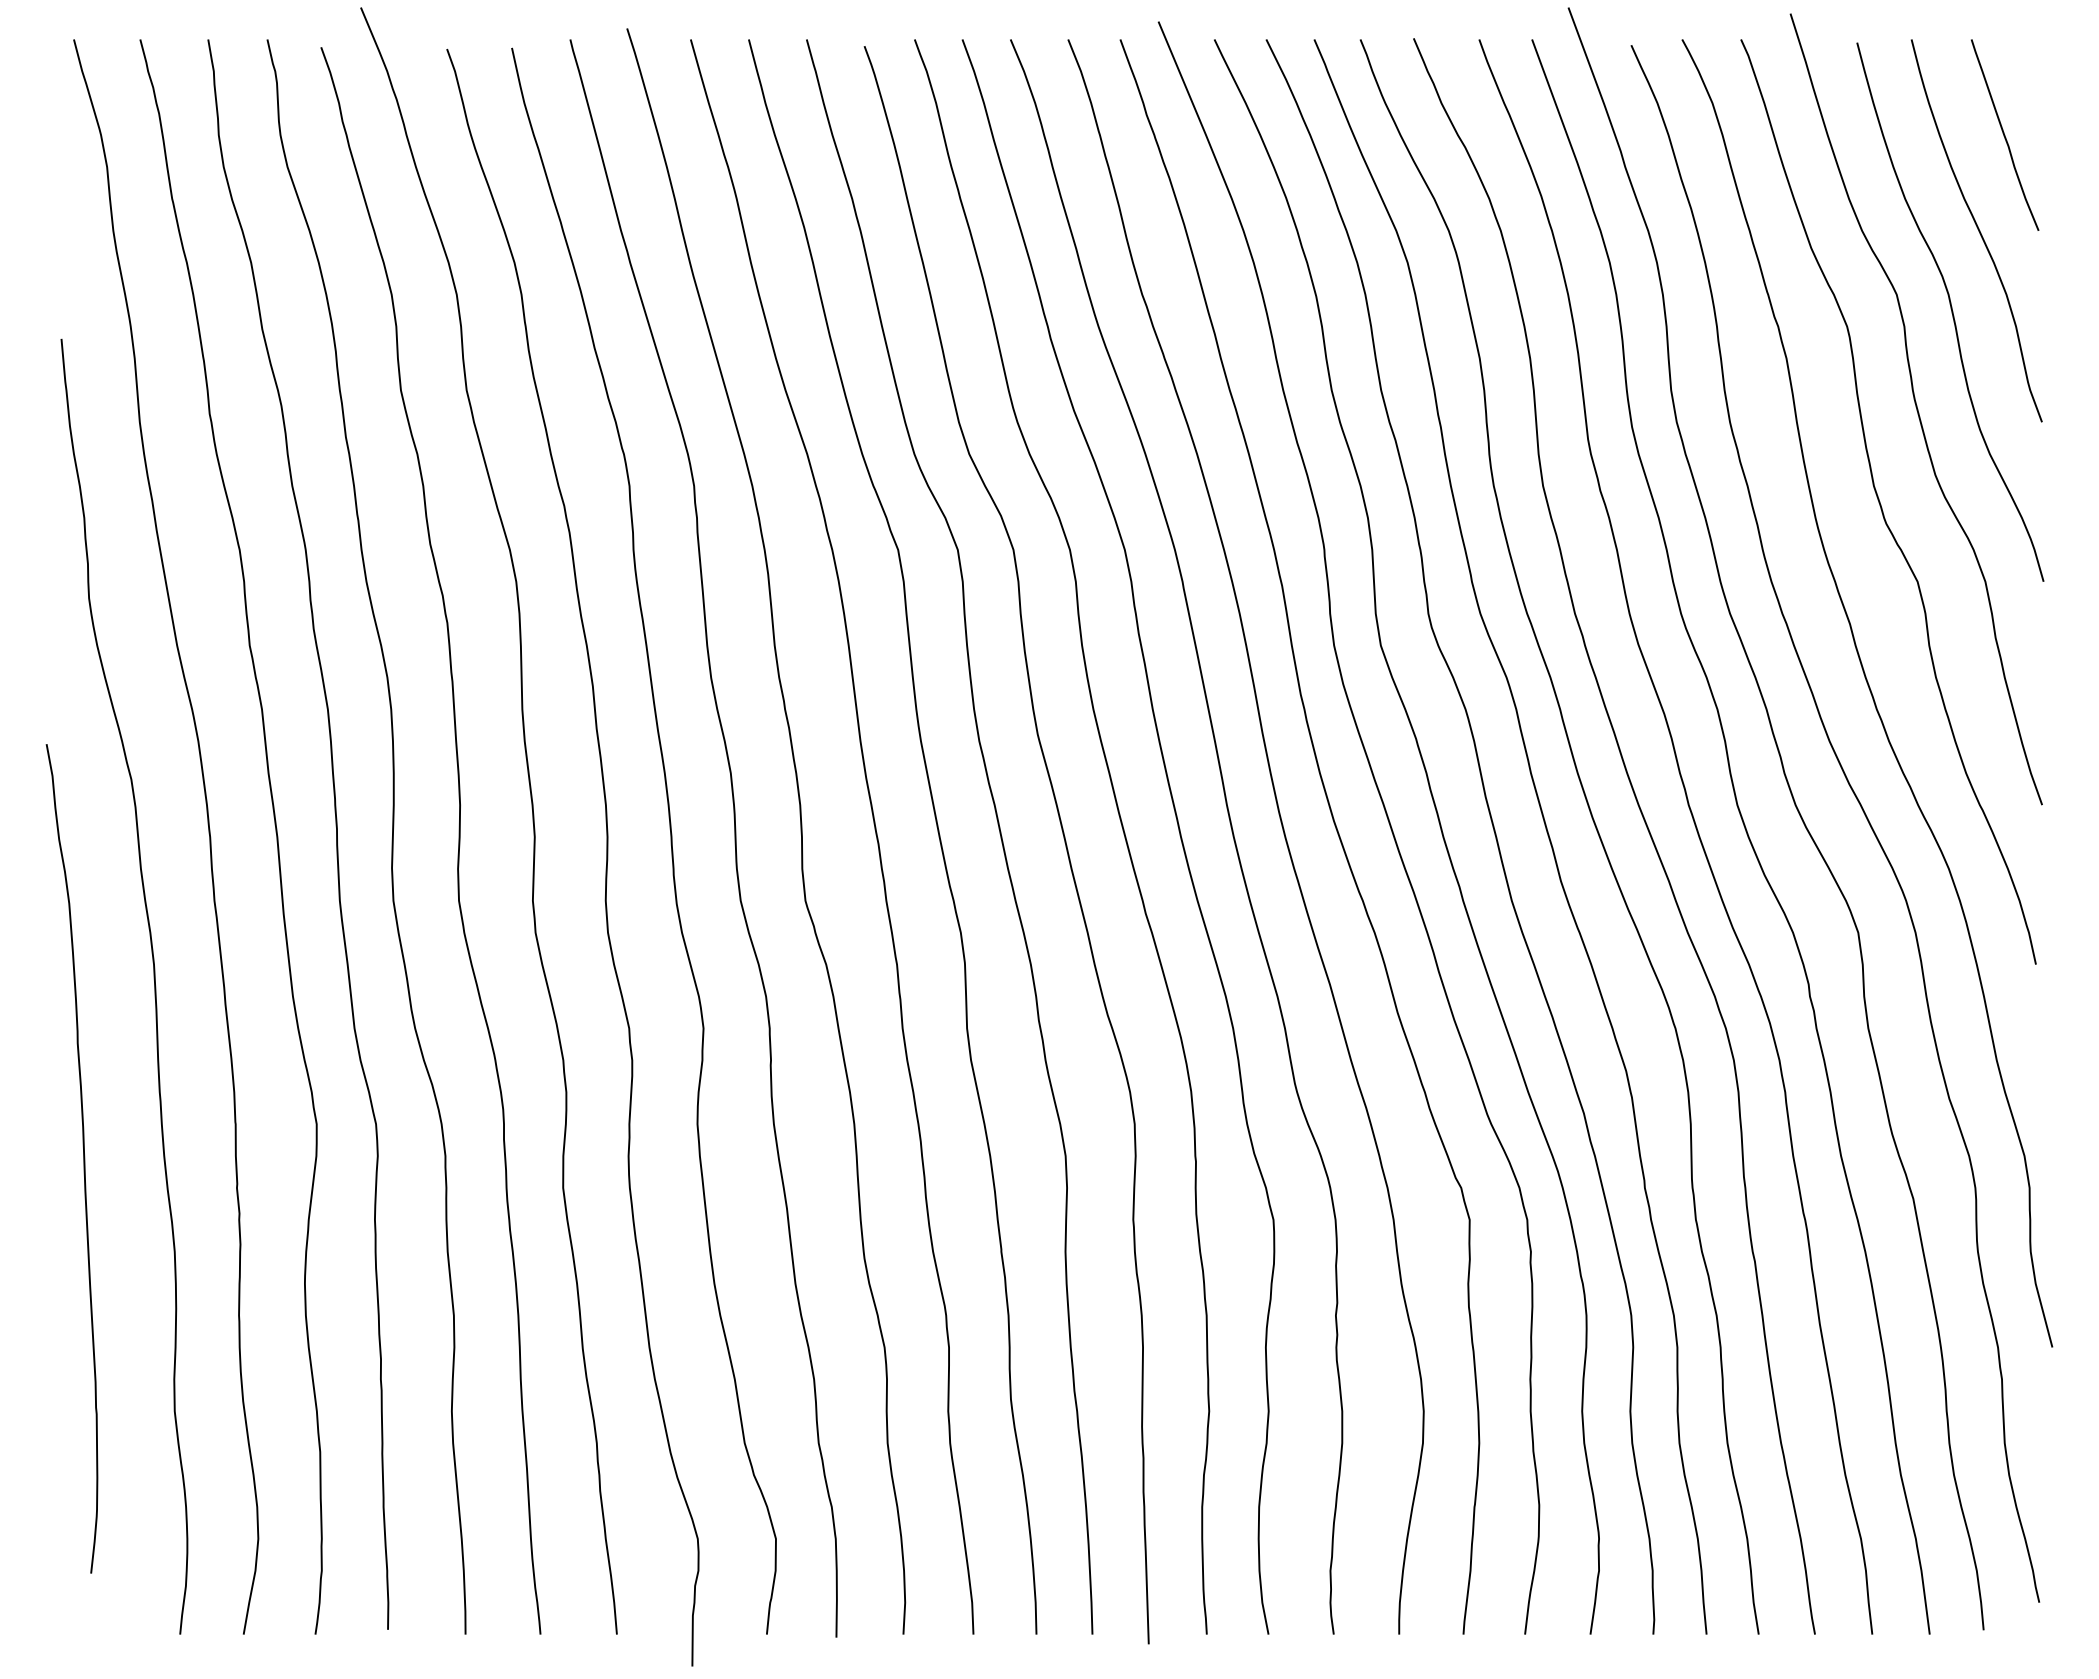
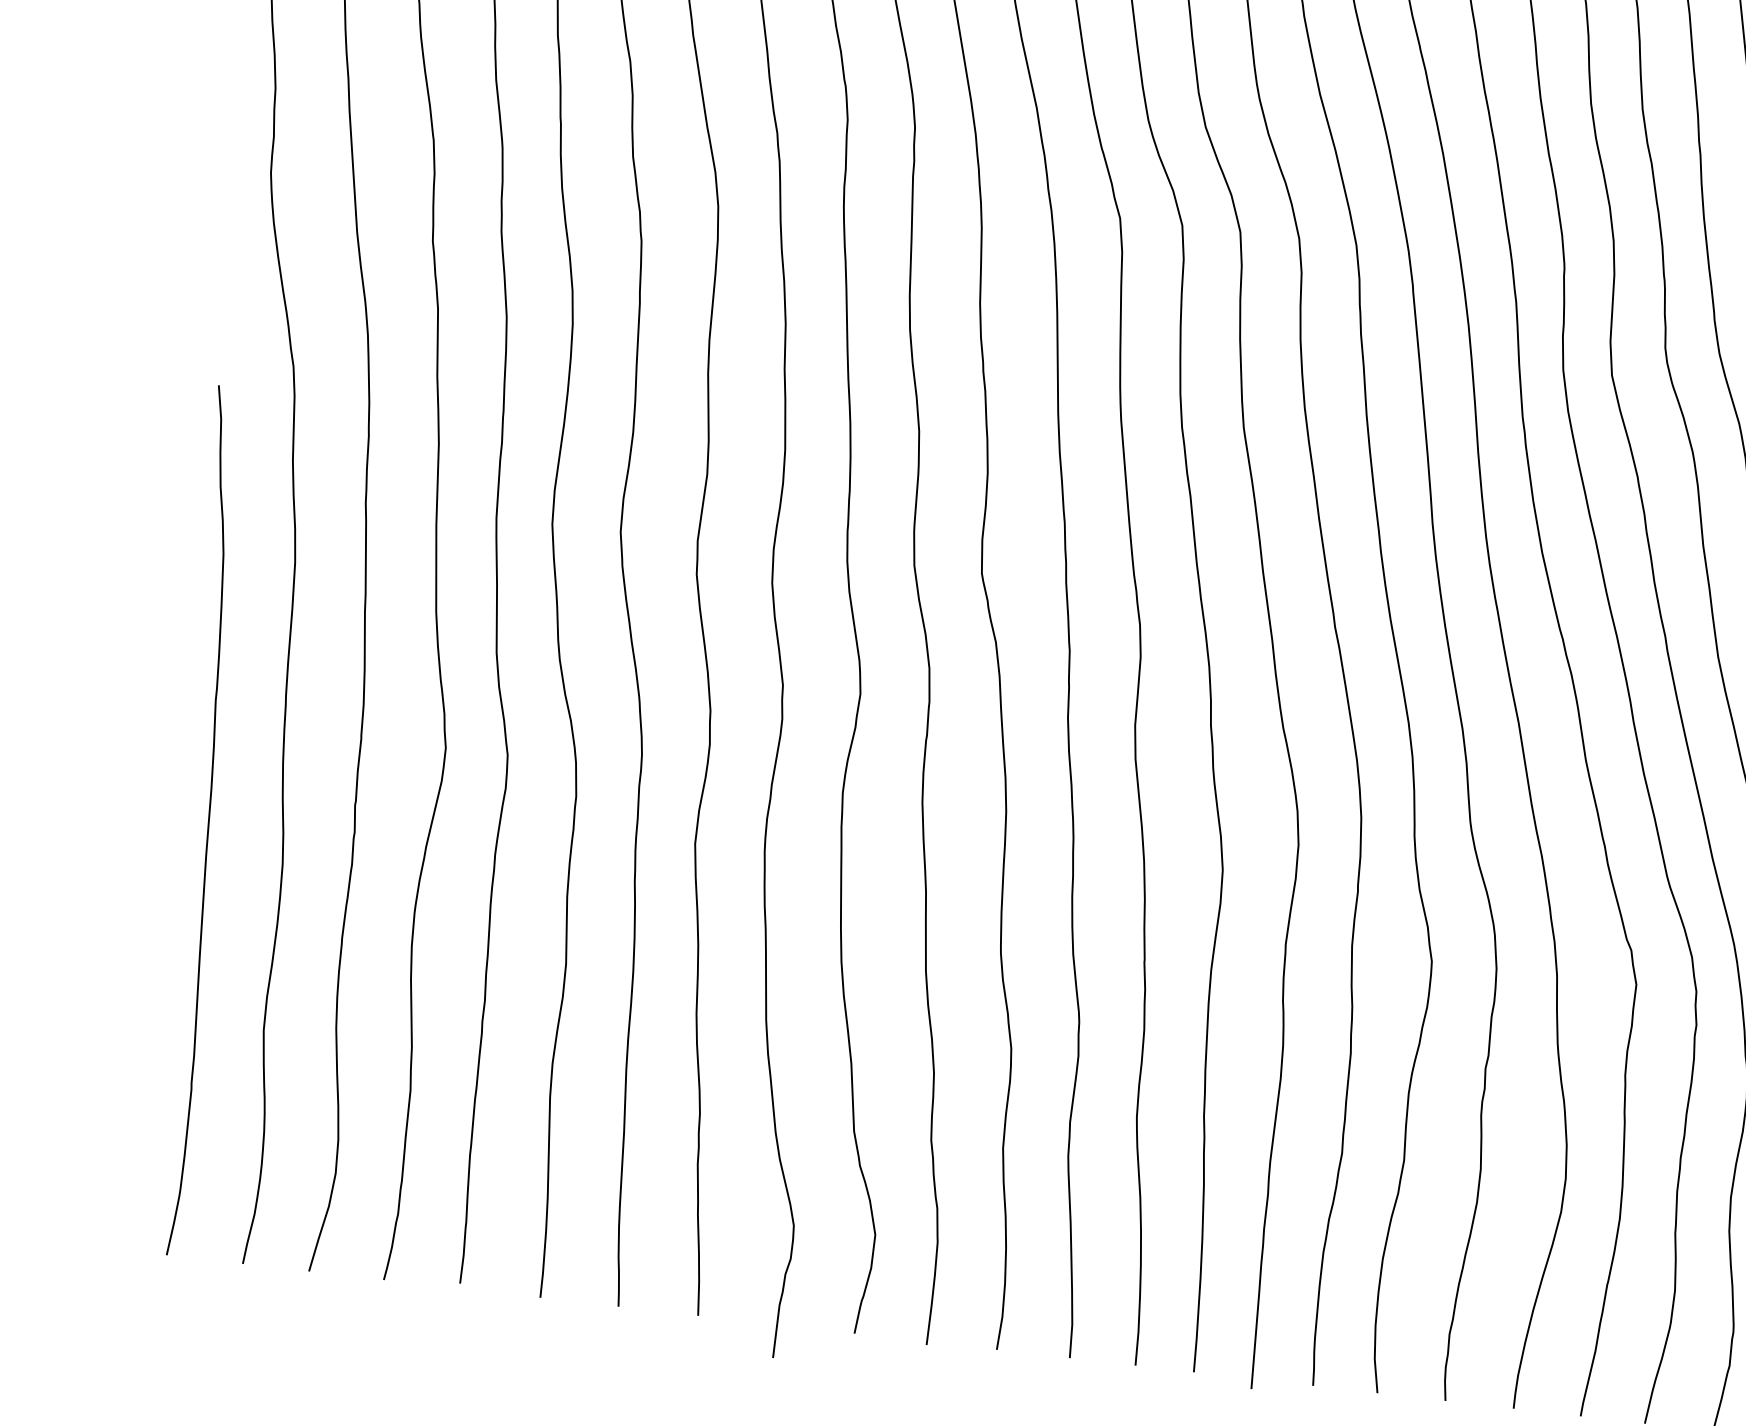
curve: (83, 1158) -> (208, 821), moved

